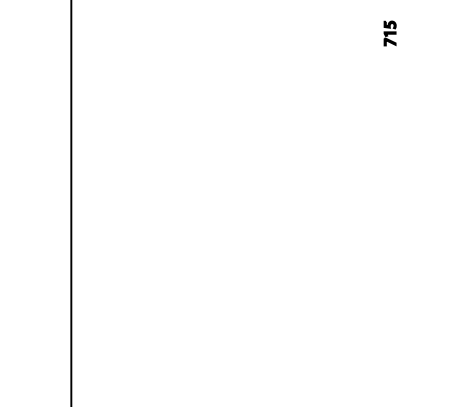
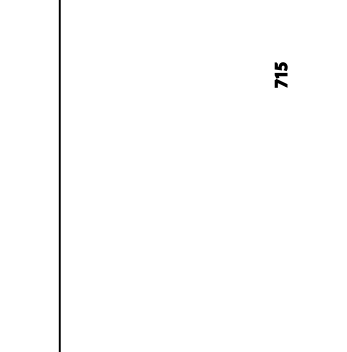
part: (389, 32) -> (280, 74), size x1.43

